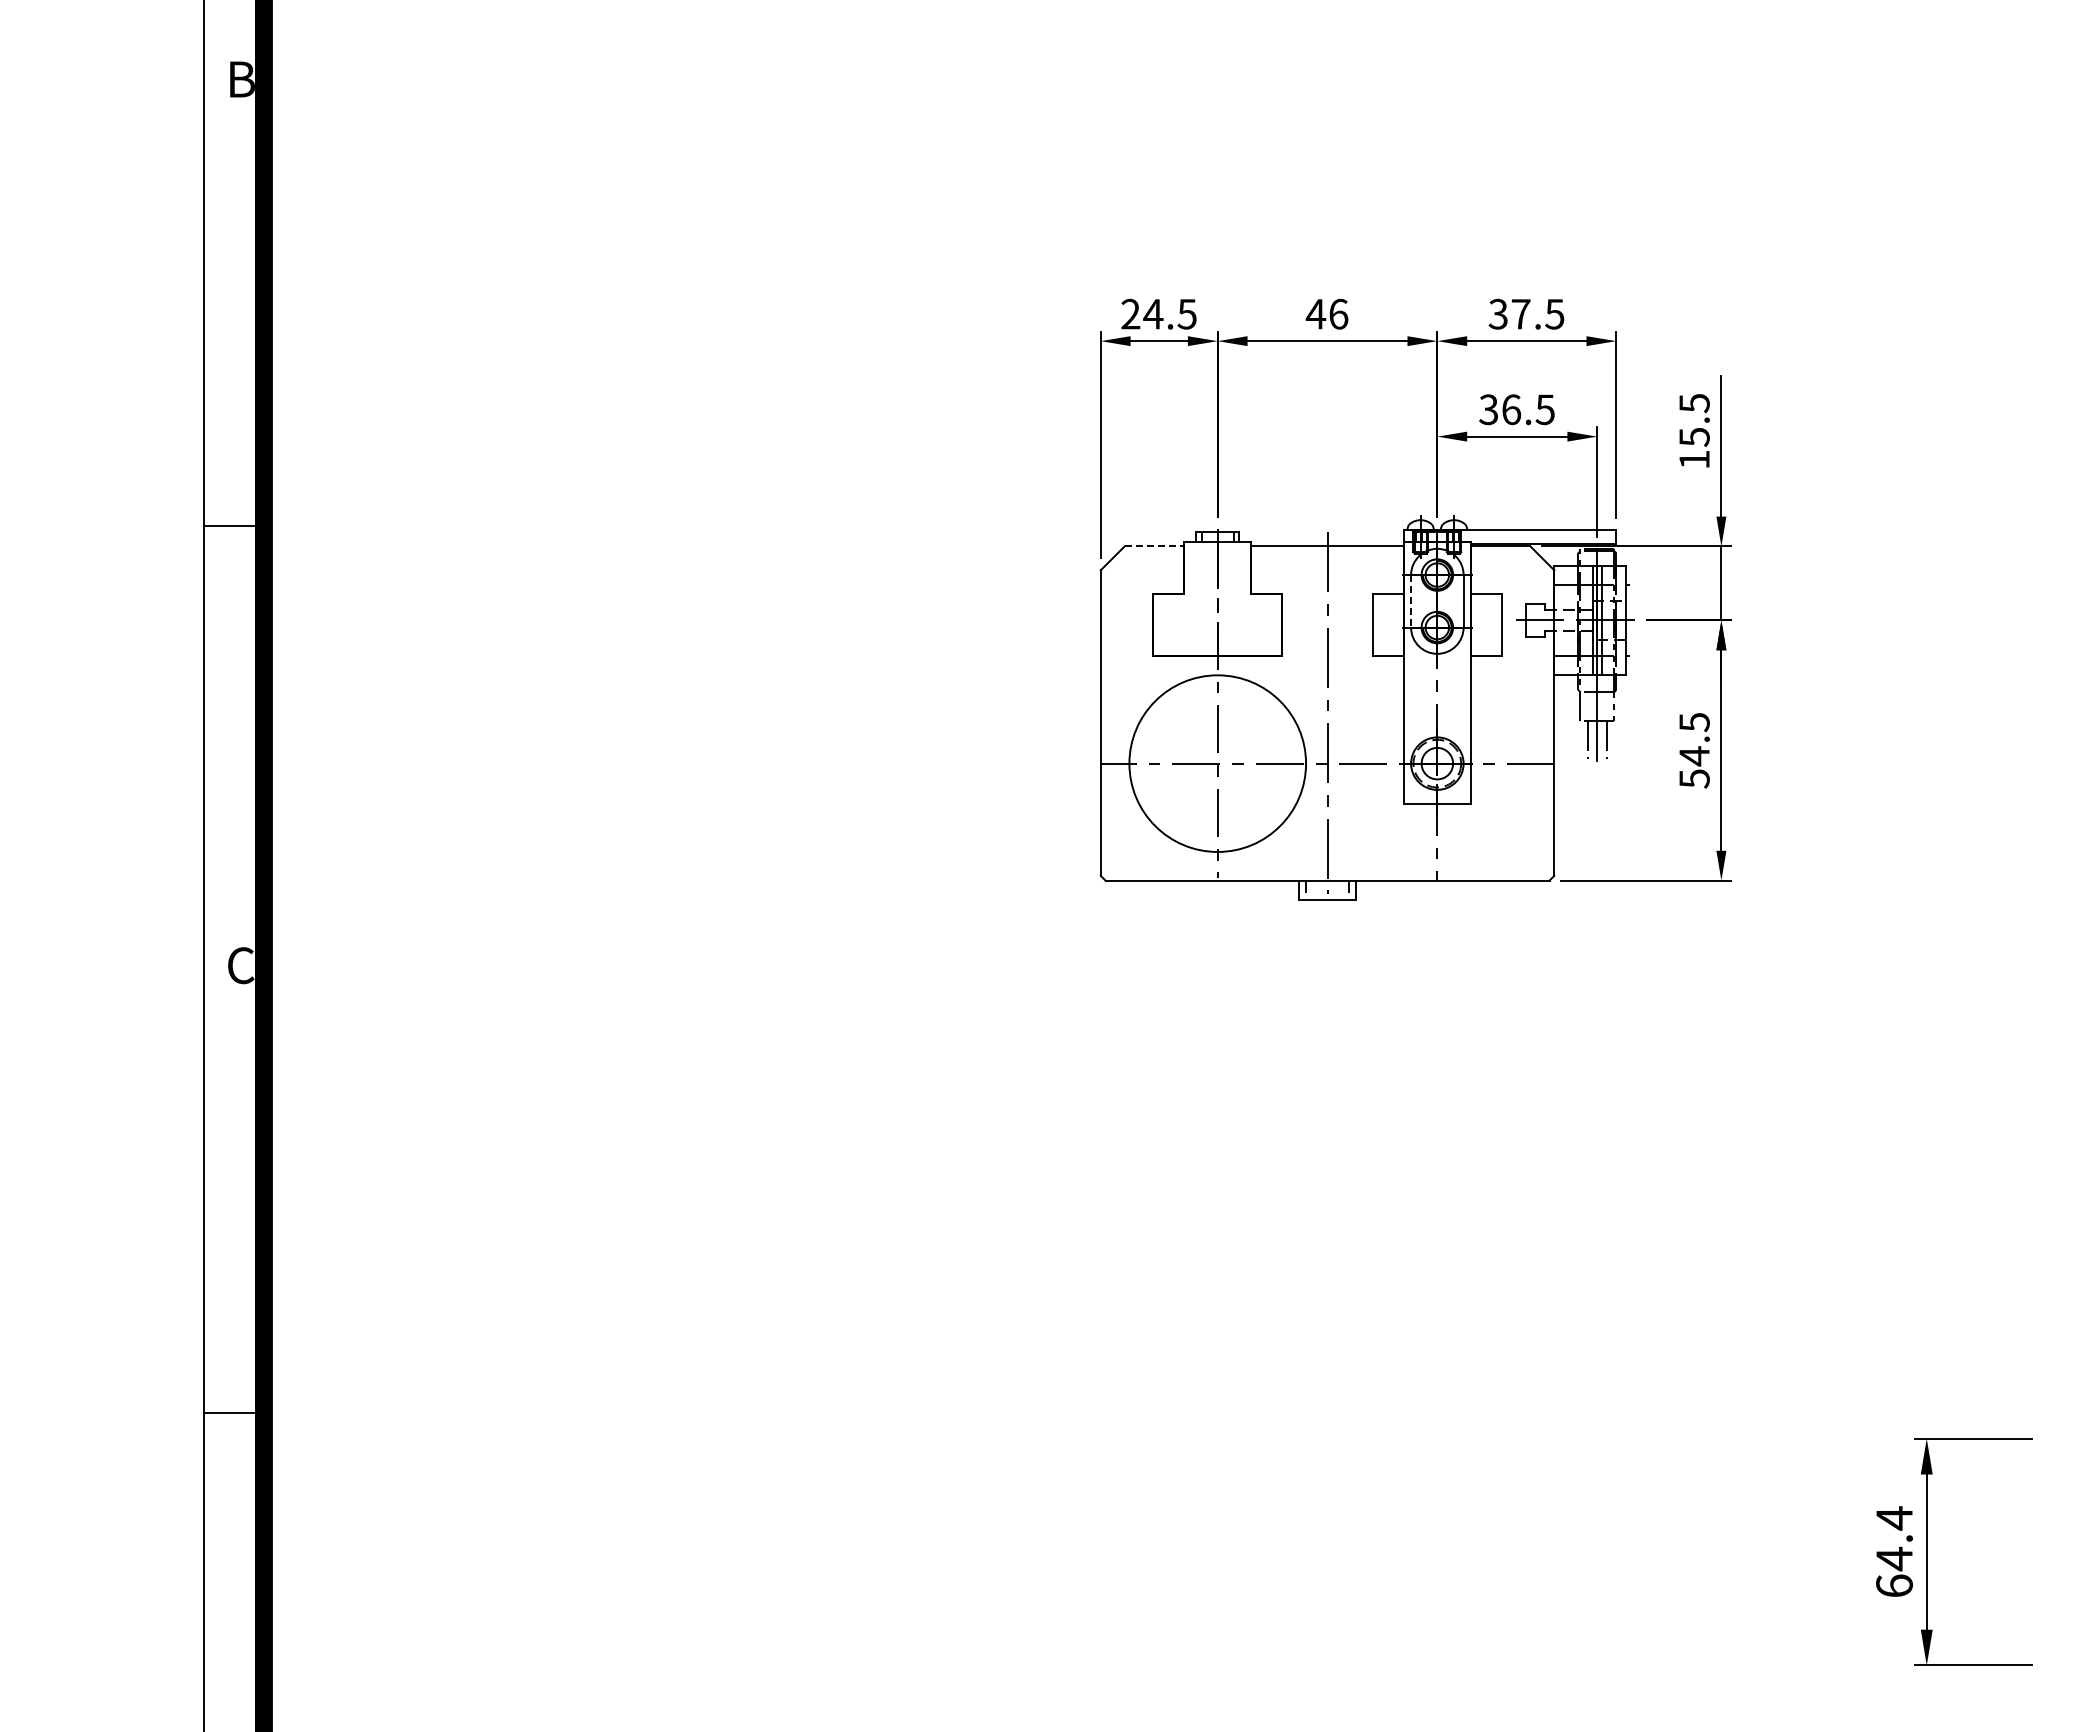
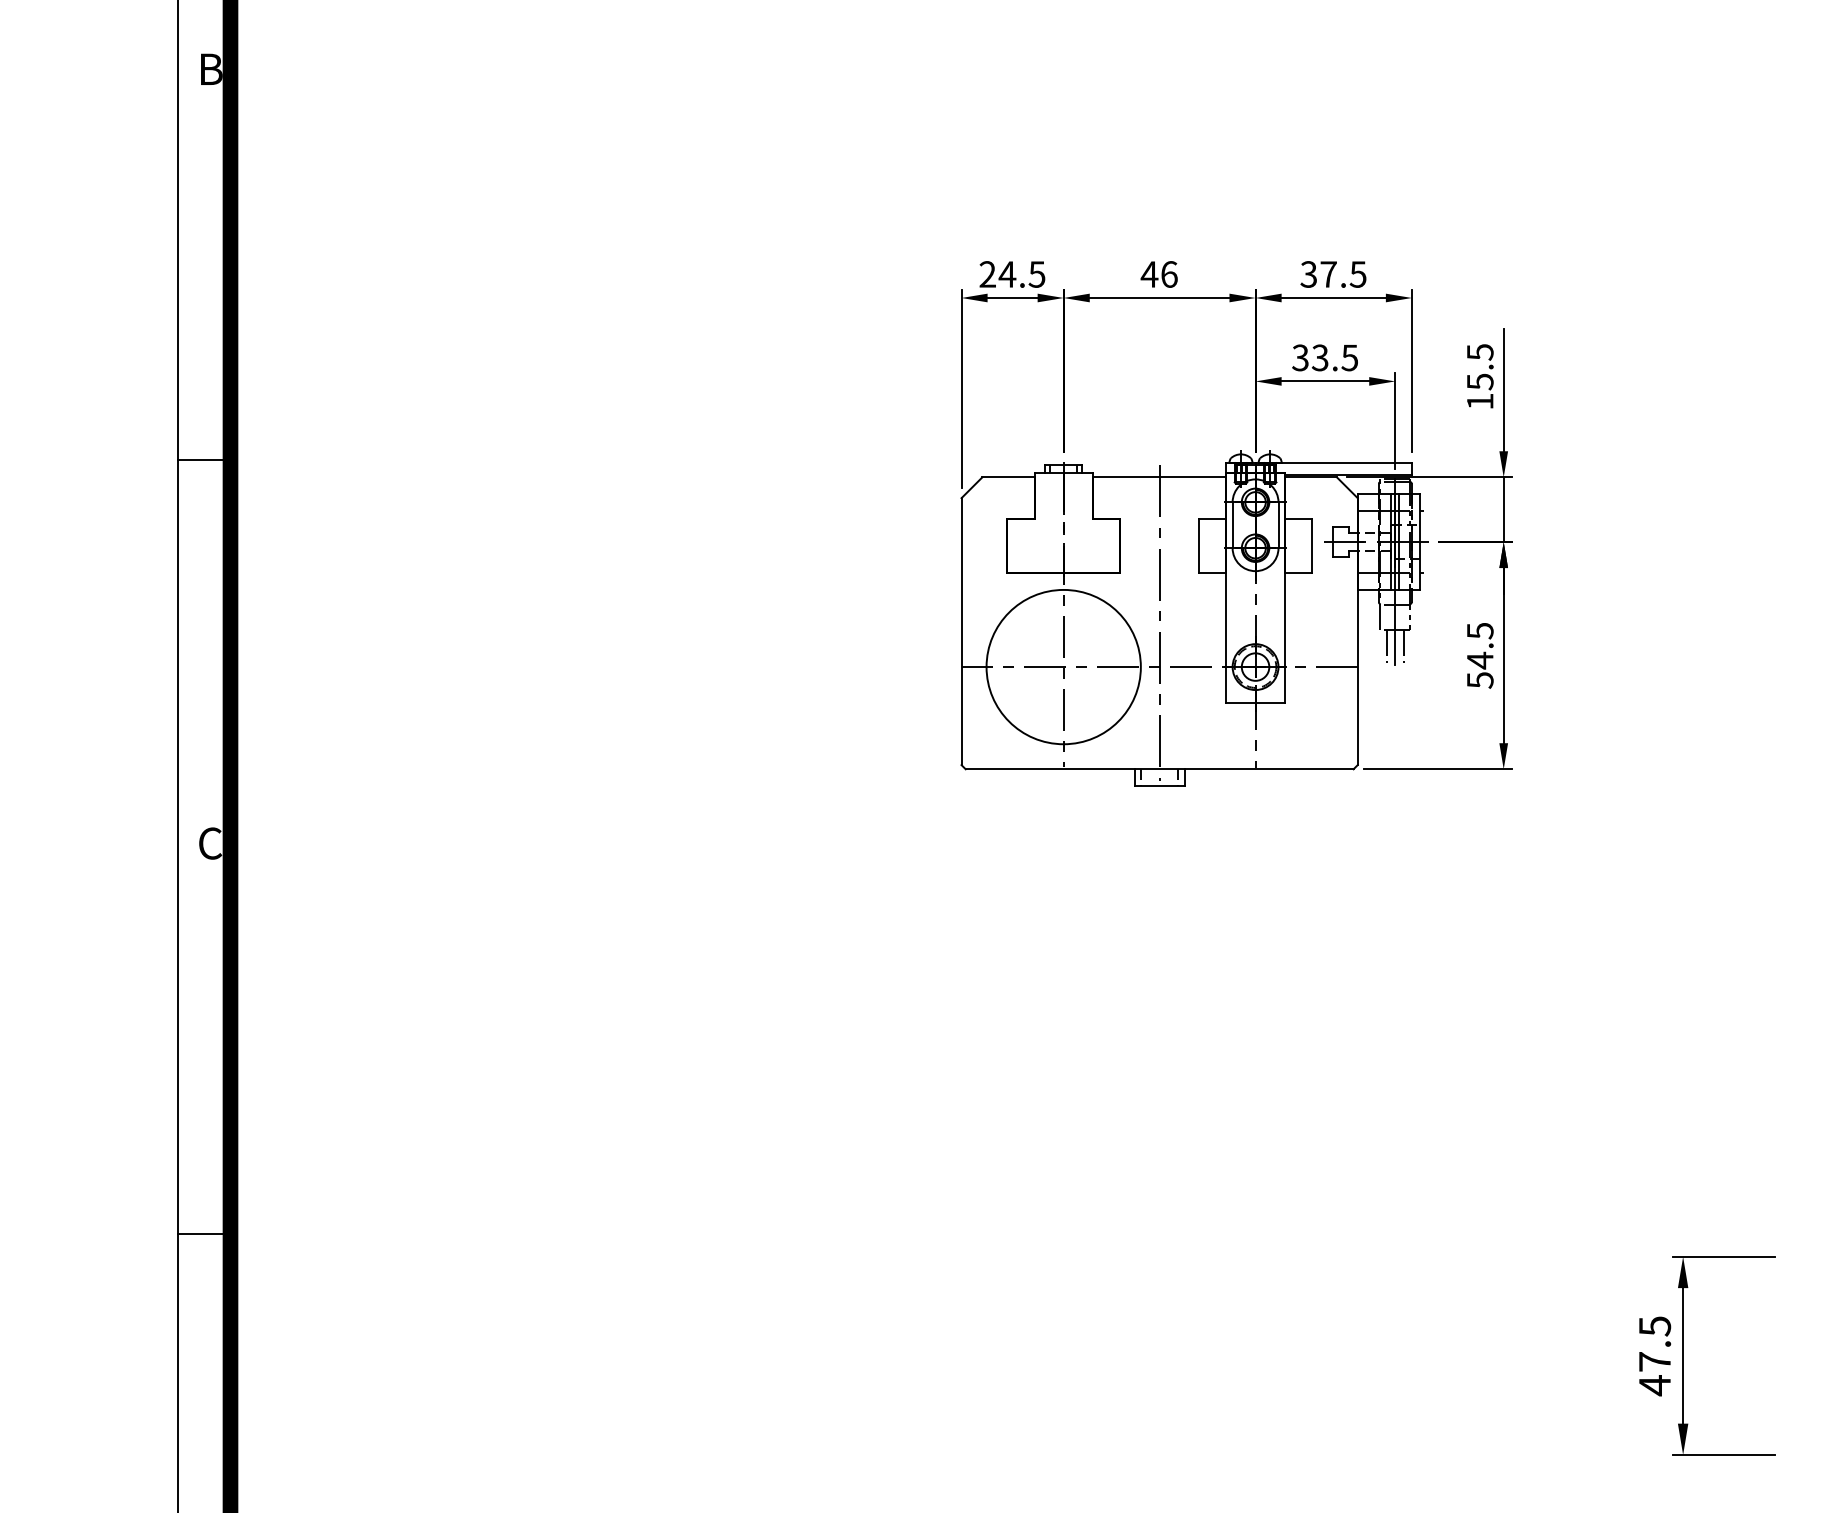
text: (1511, 409) -> (1320, 357), 36.5 -> 33.5
line: (1154, 546) -> (1008, 477), dashed -> solid
line: (1411, 601) -> (1232, 525), dashed -> solid
text: (1894, 1552) -> (1654, 1356), 64.4 -> 47.5

